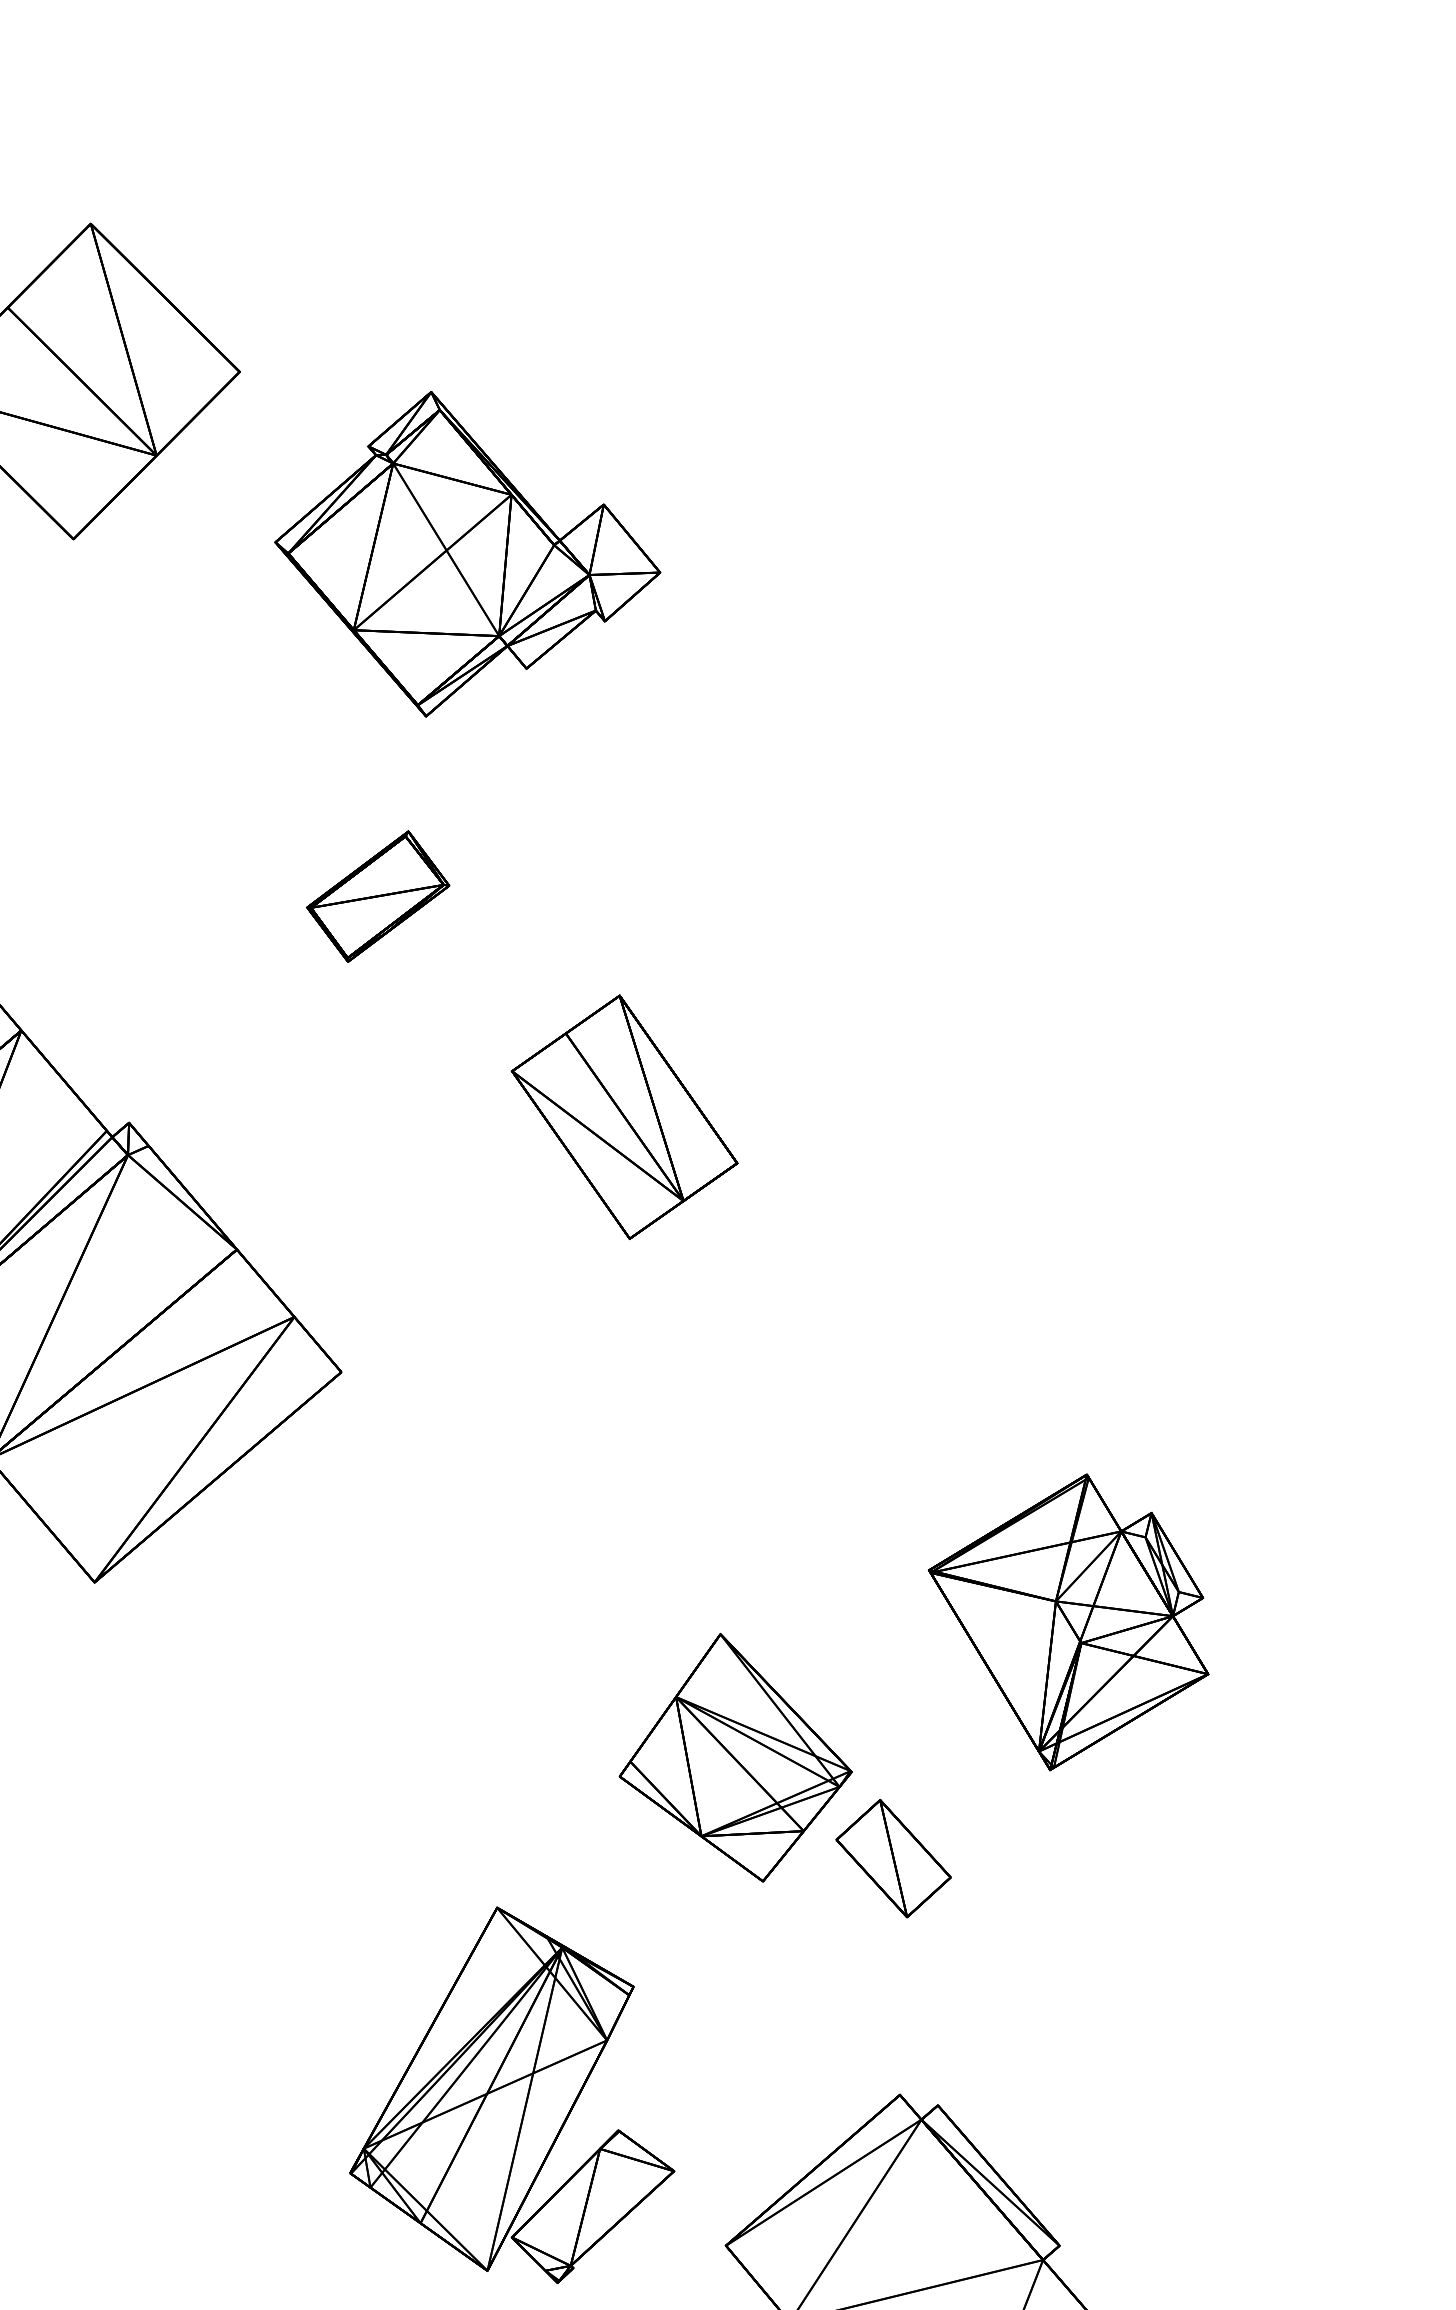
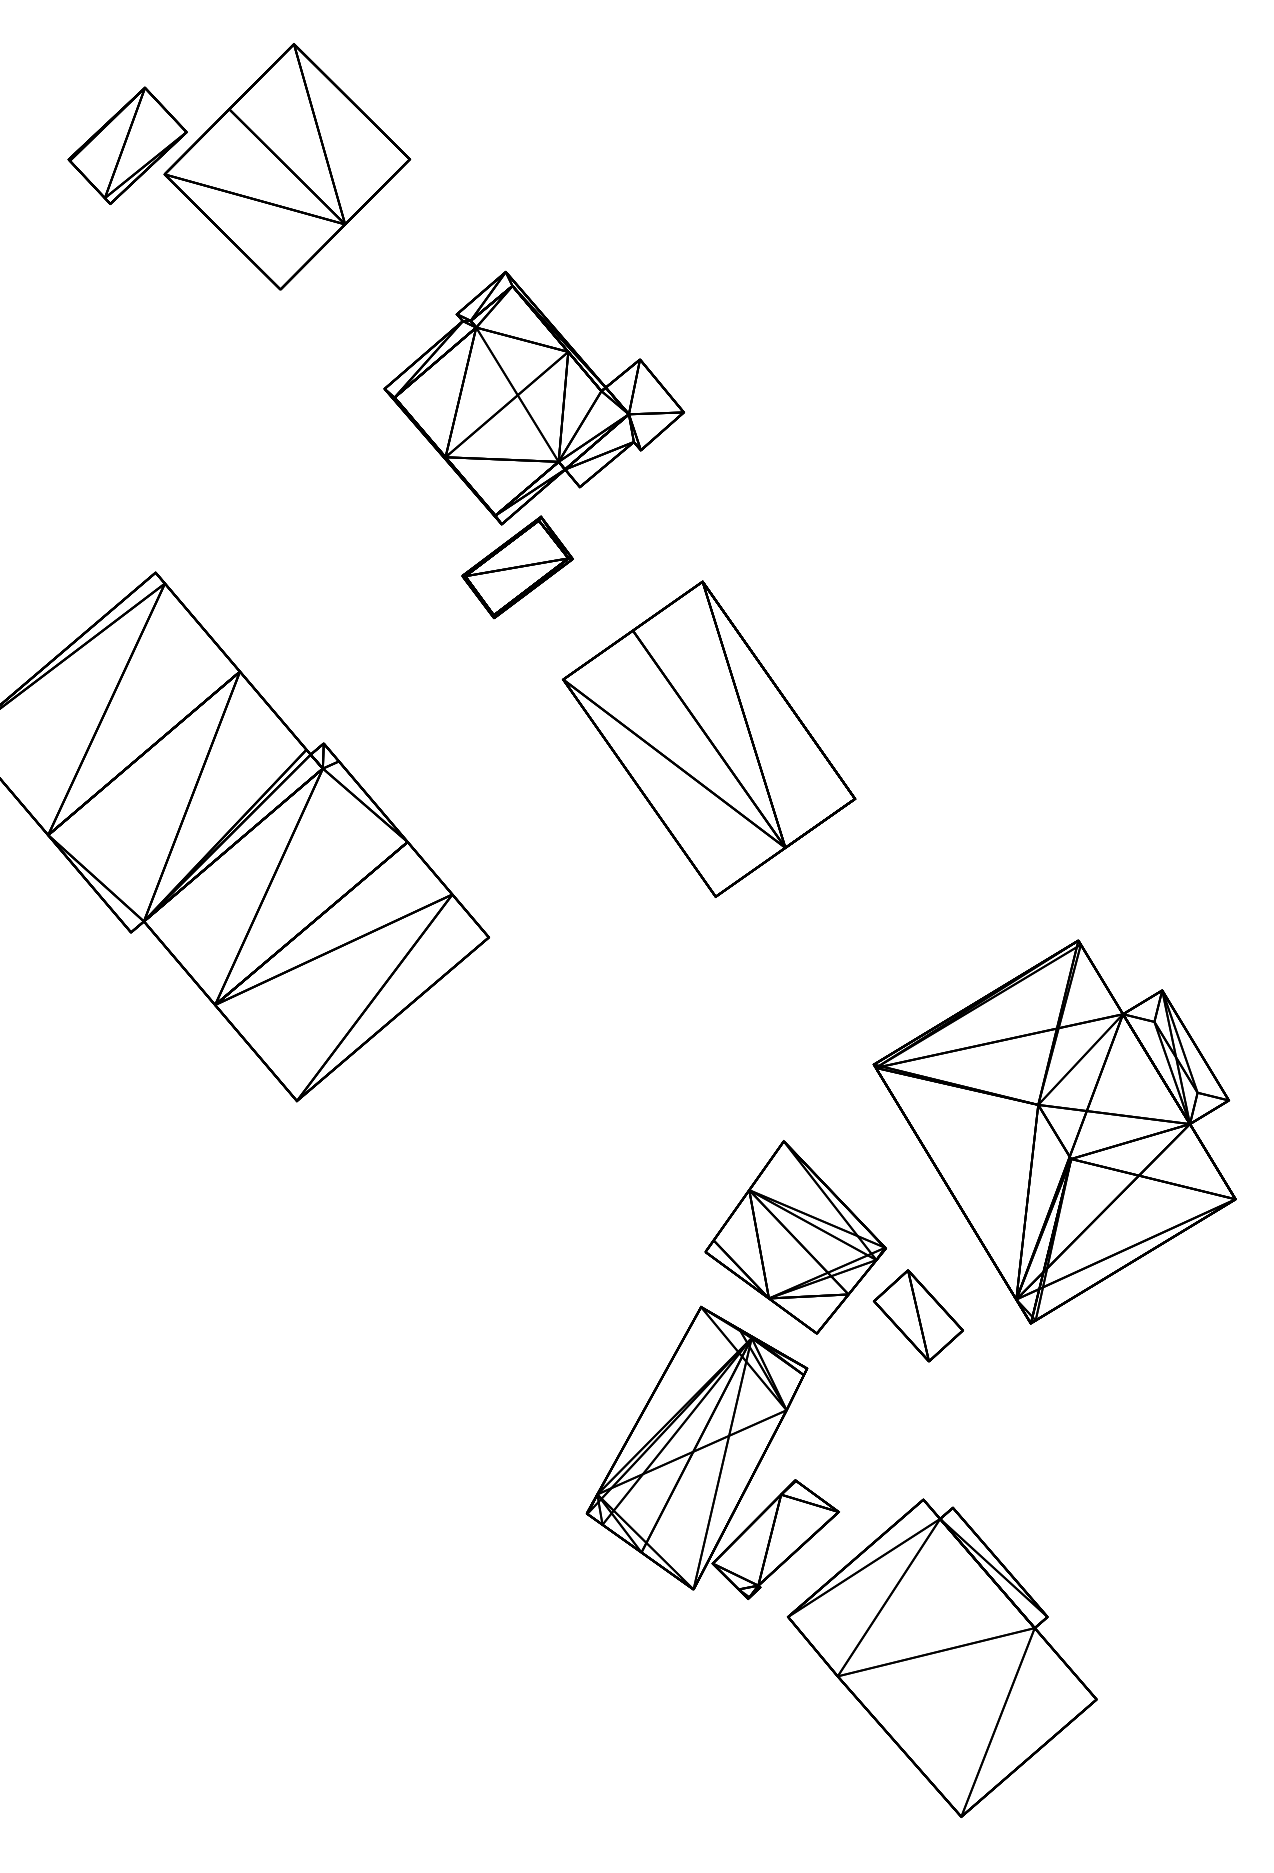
part: (466, 553) -> (533, 397), moved
part: (624, 1116) -> (709, 738), size x1.67
part: (1068, 1621) -> (1054, 1131), size x1.67
part: (511, 2094) -> (712, 1452), moved

